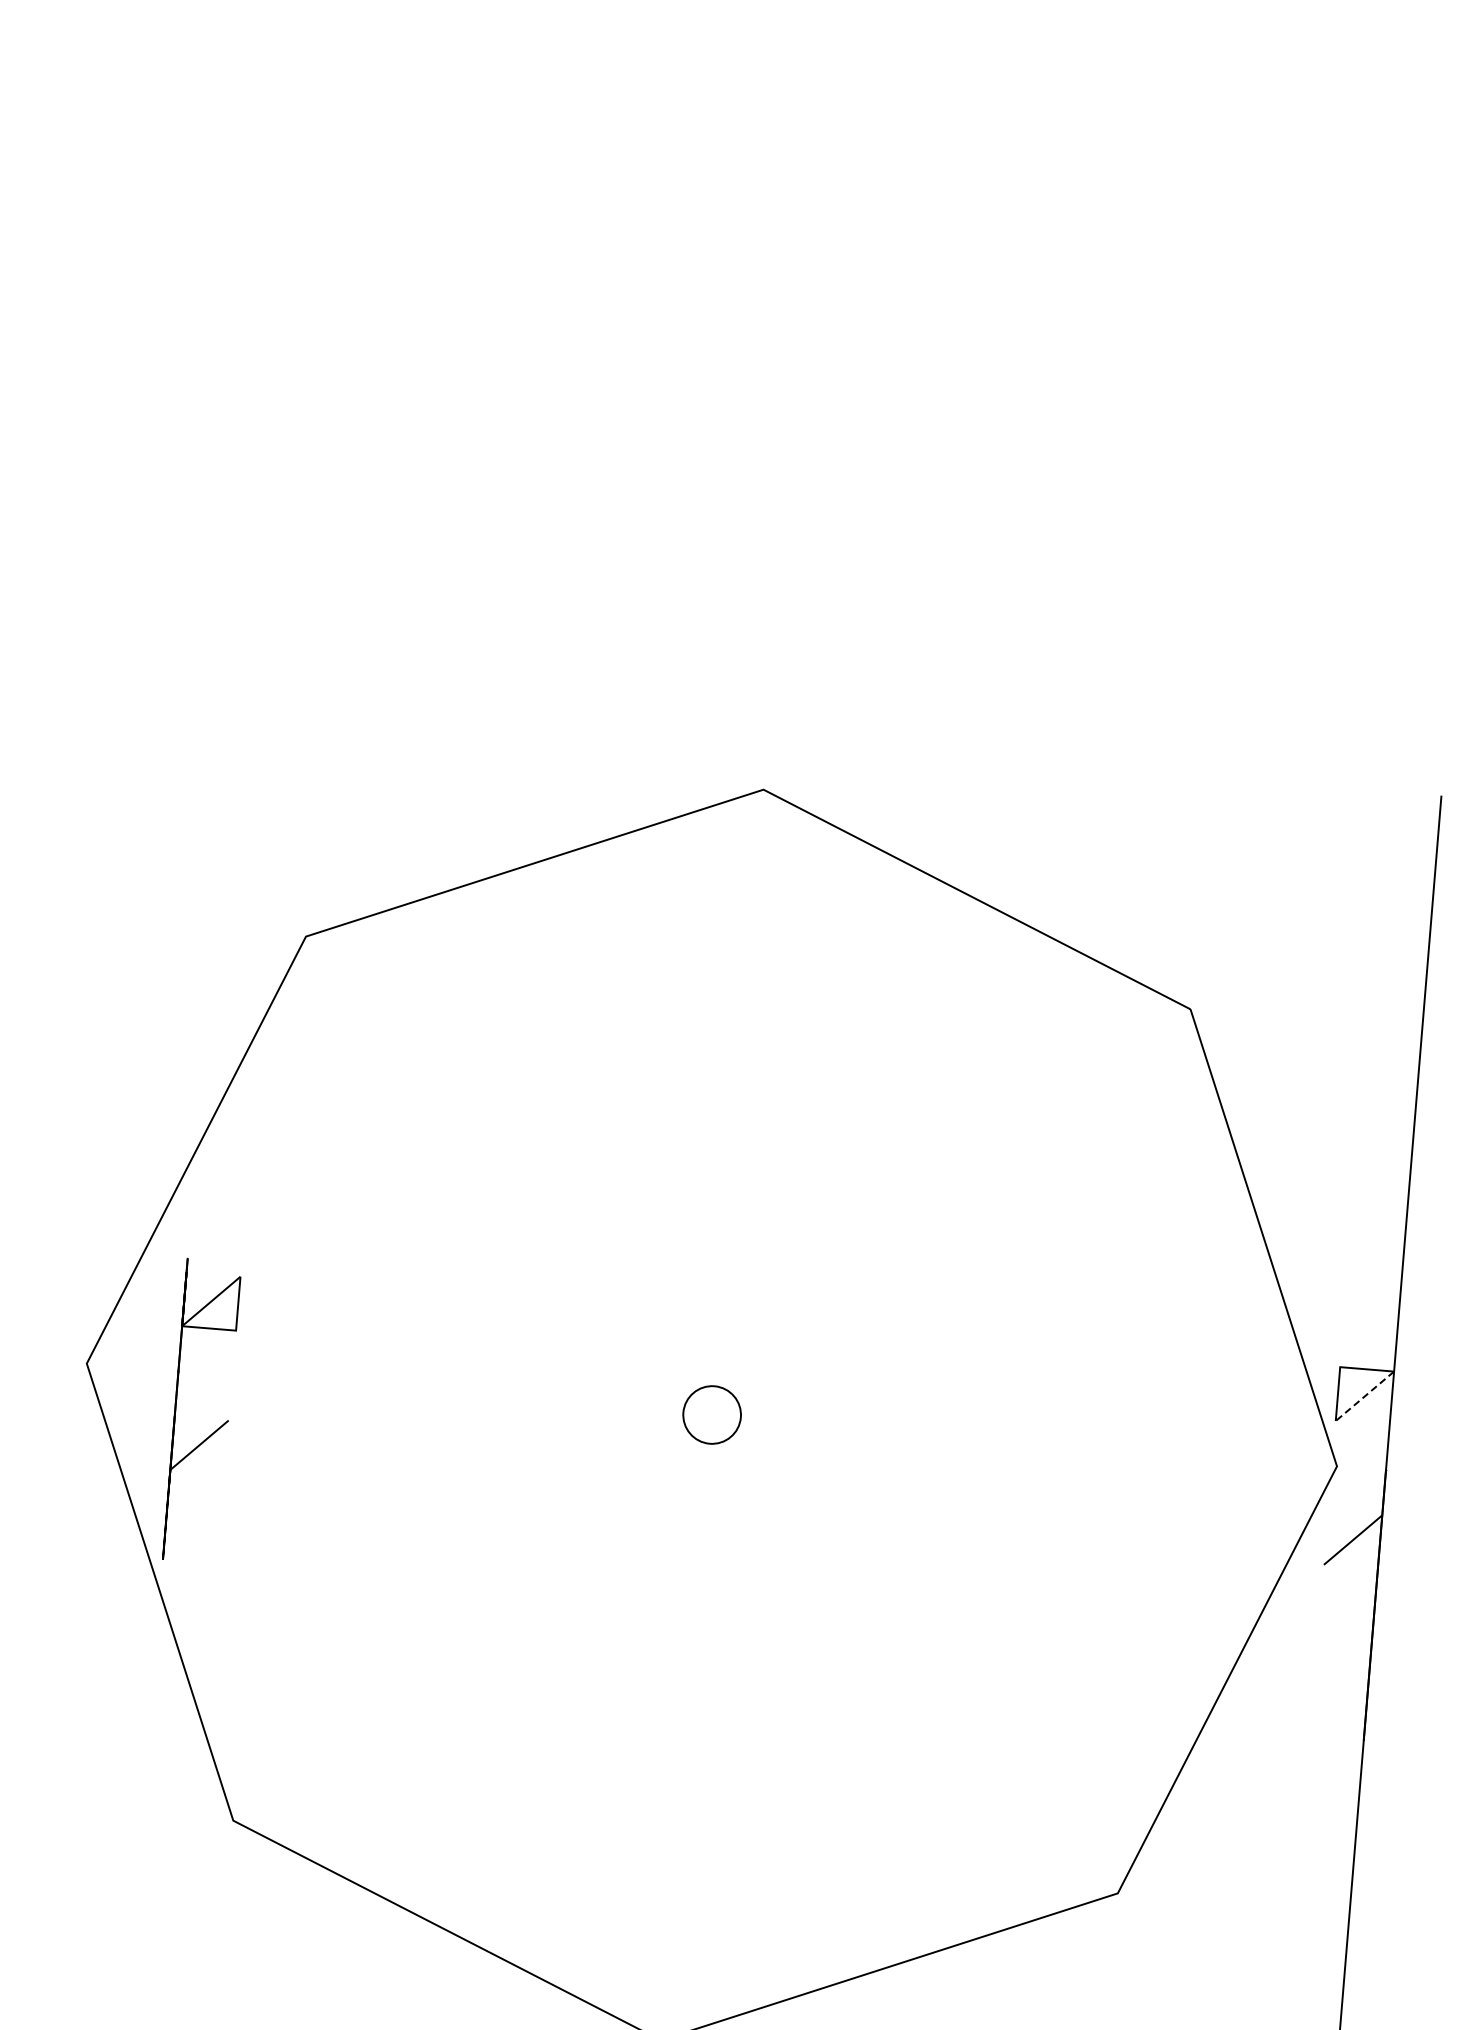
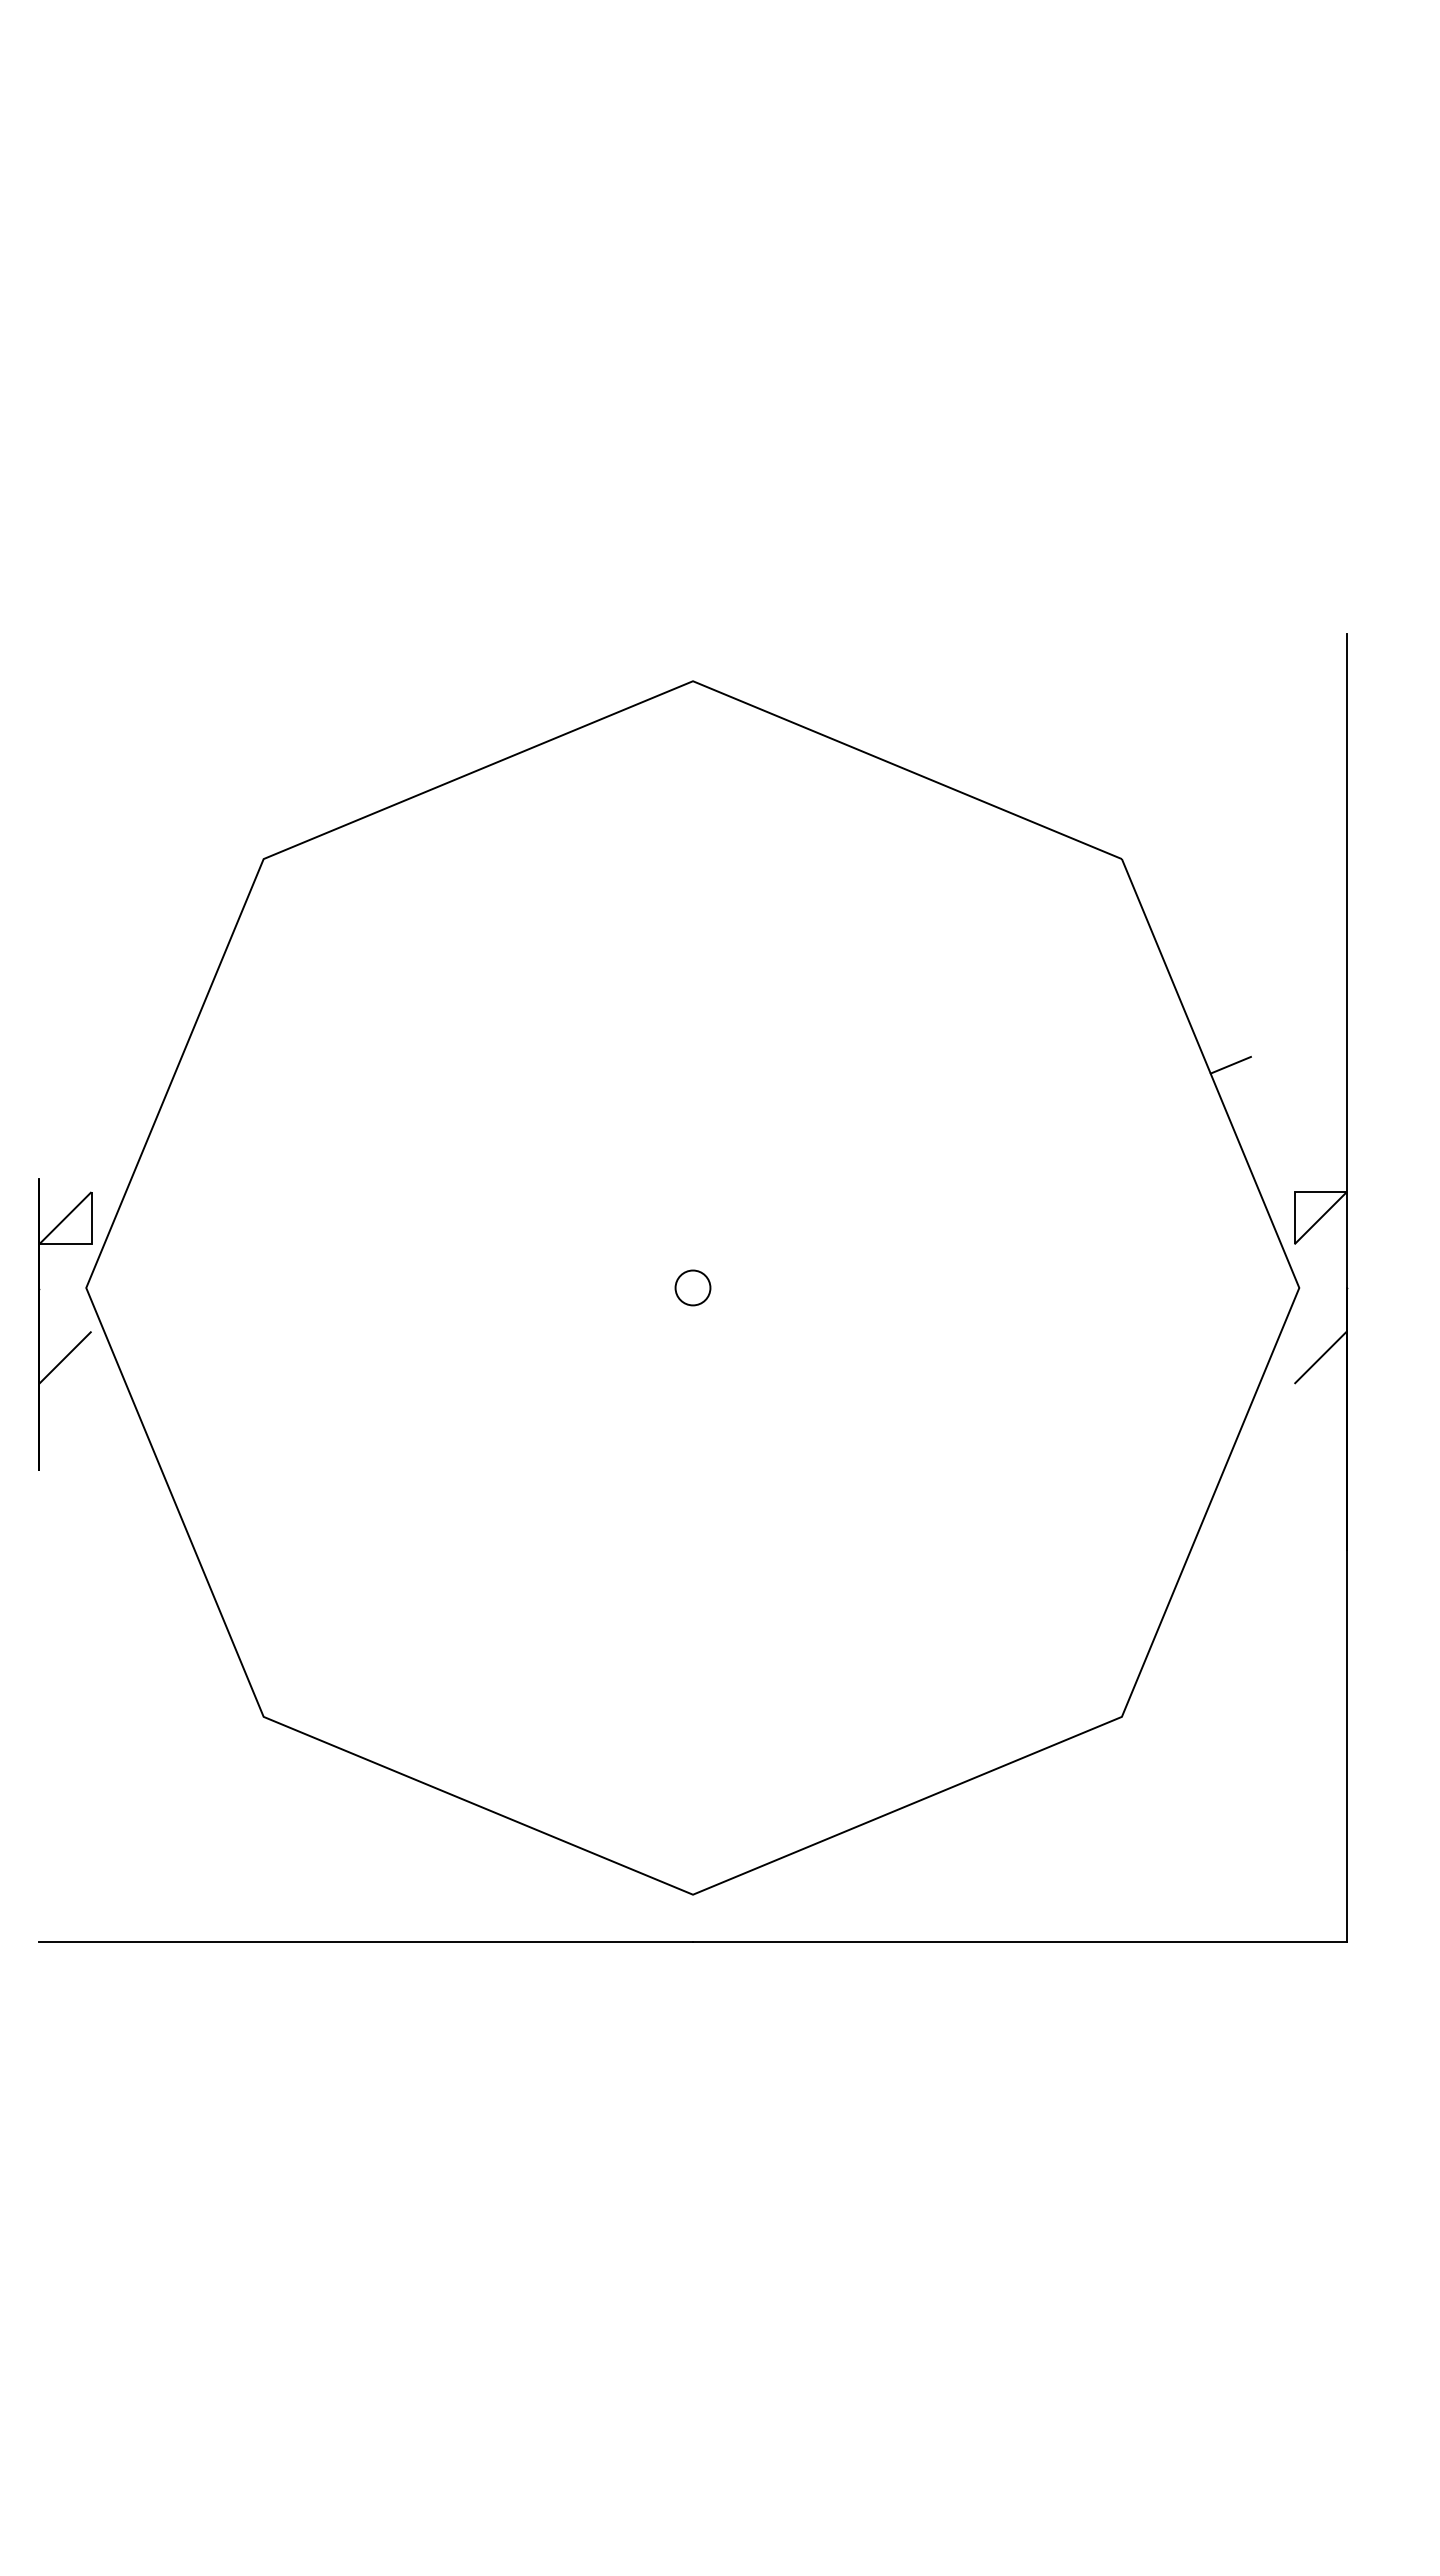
line: (1285, 1230) -> (1230, 1064), added
line: (1364, 1396) -> (1320, 1218), dashed -> solid
circle: (711, 1414) -> (692, 1287), size x0.62
part: (217, 1428) -> (81, 1340), moved

